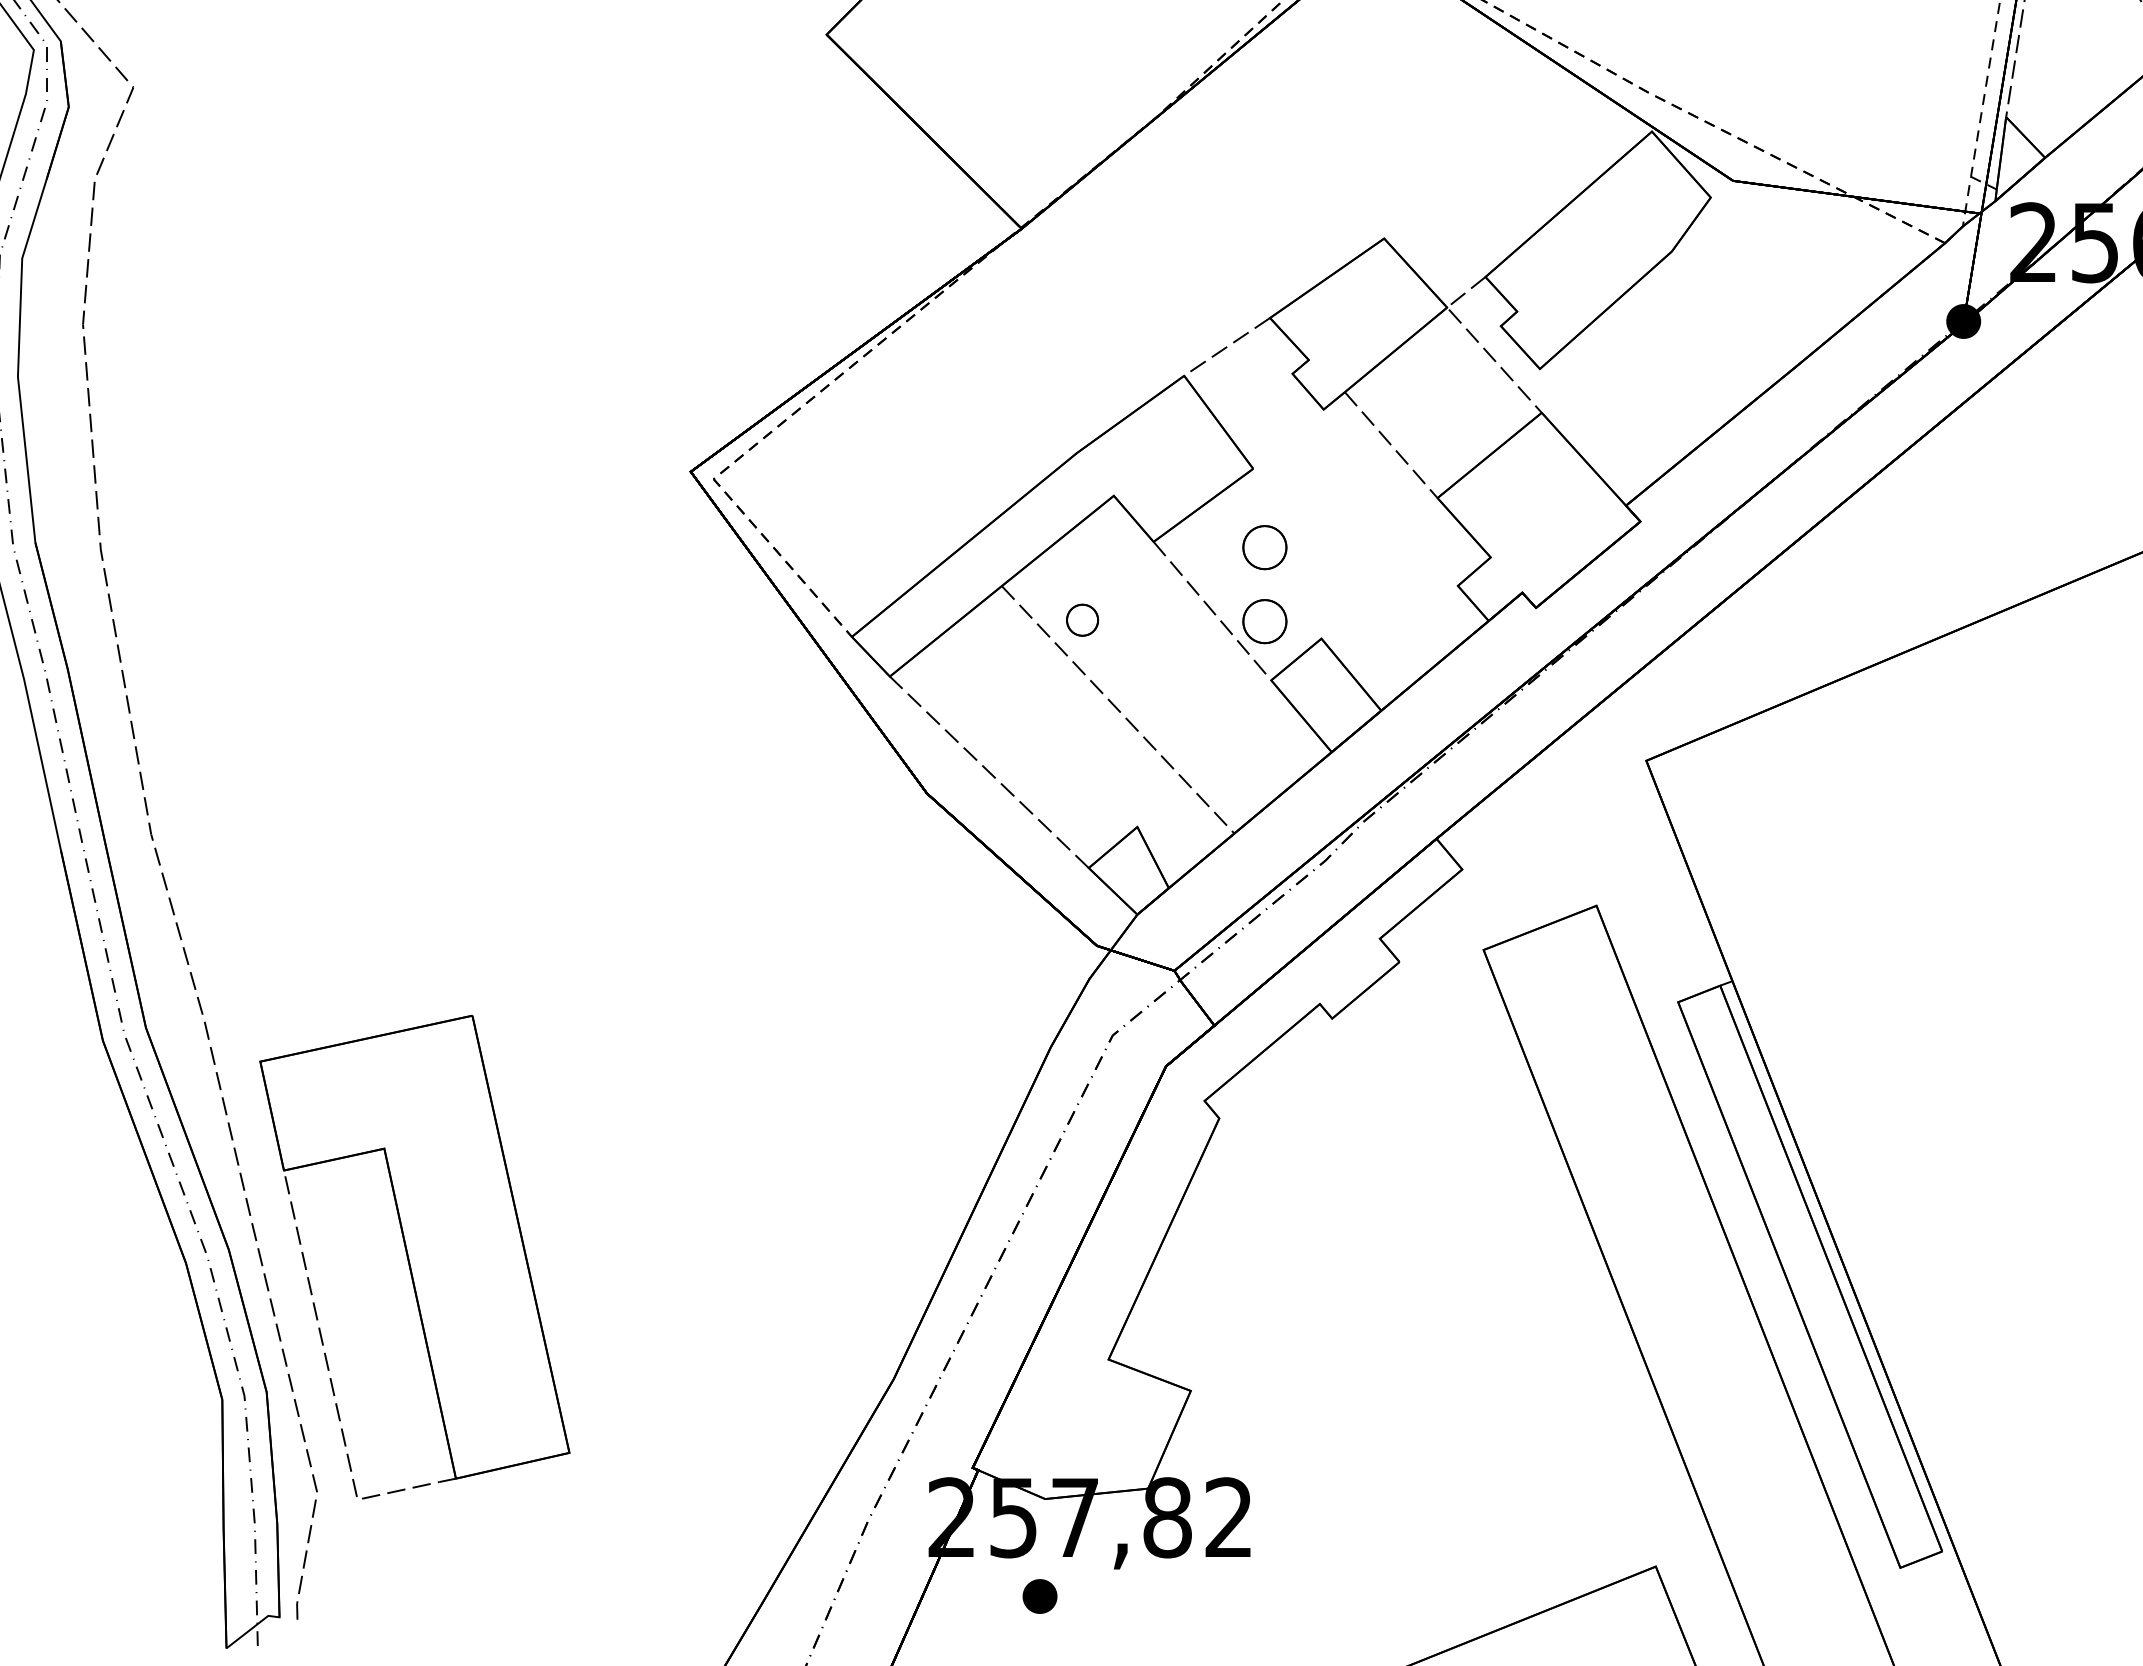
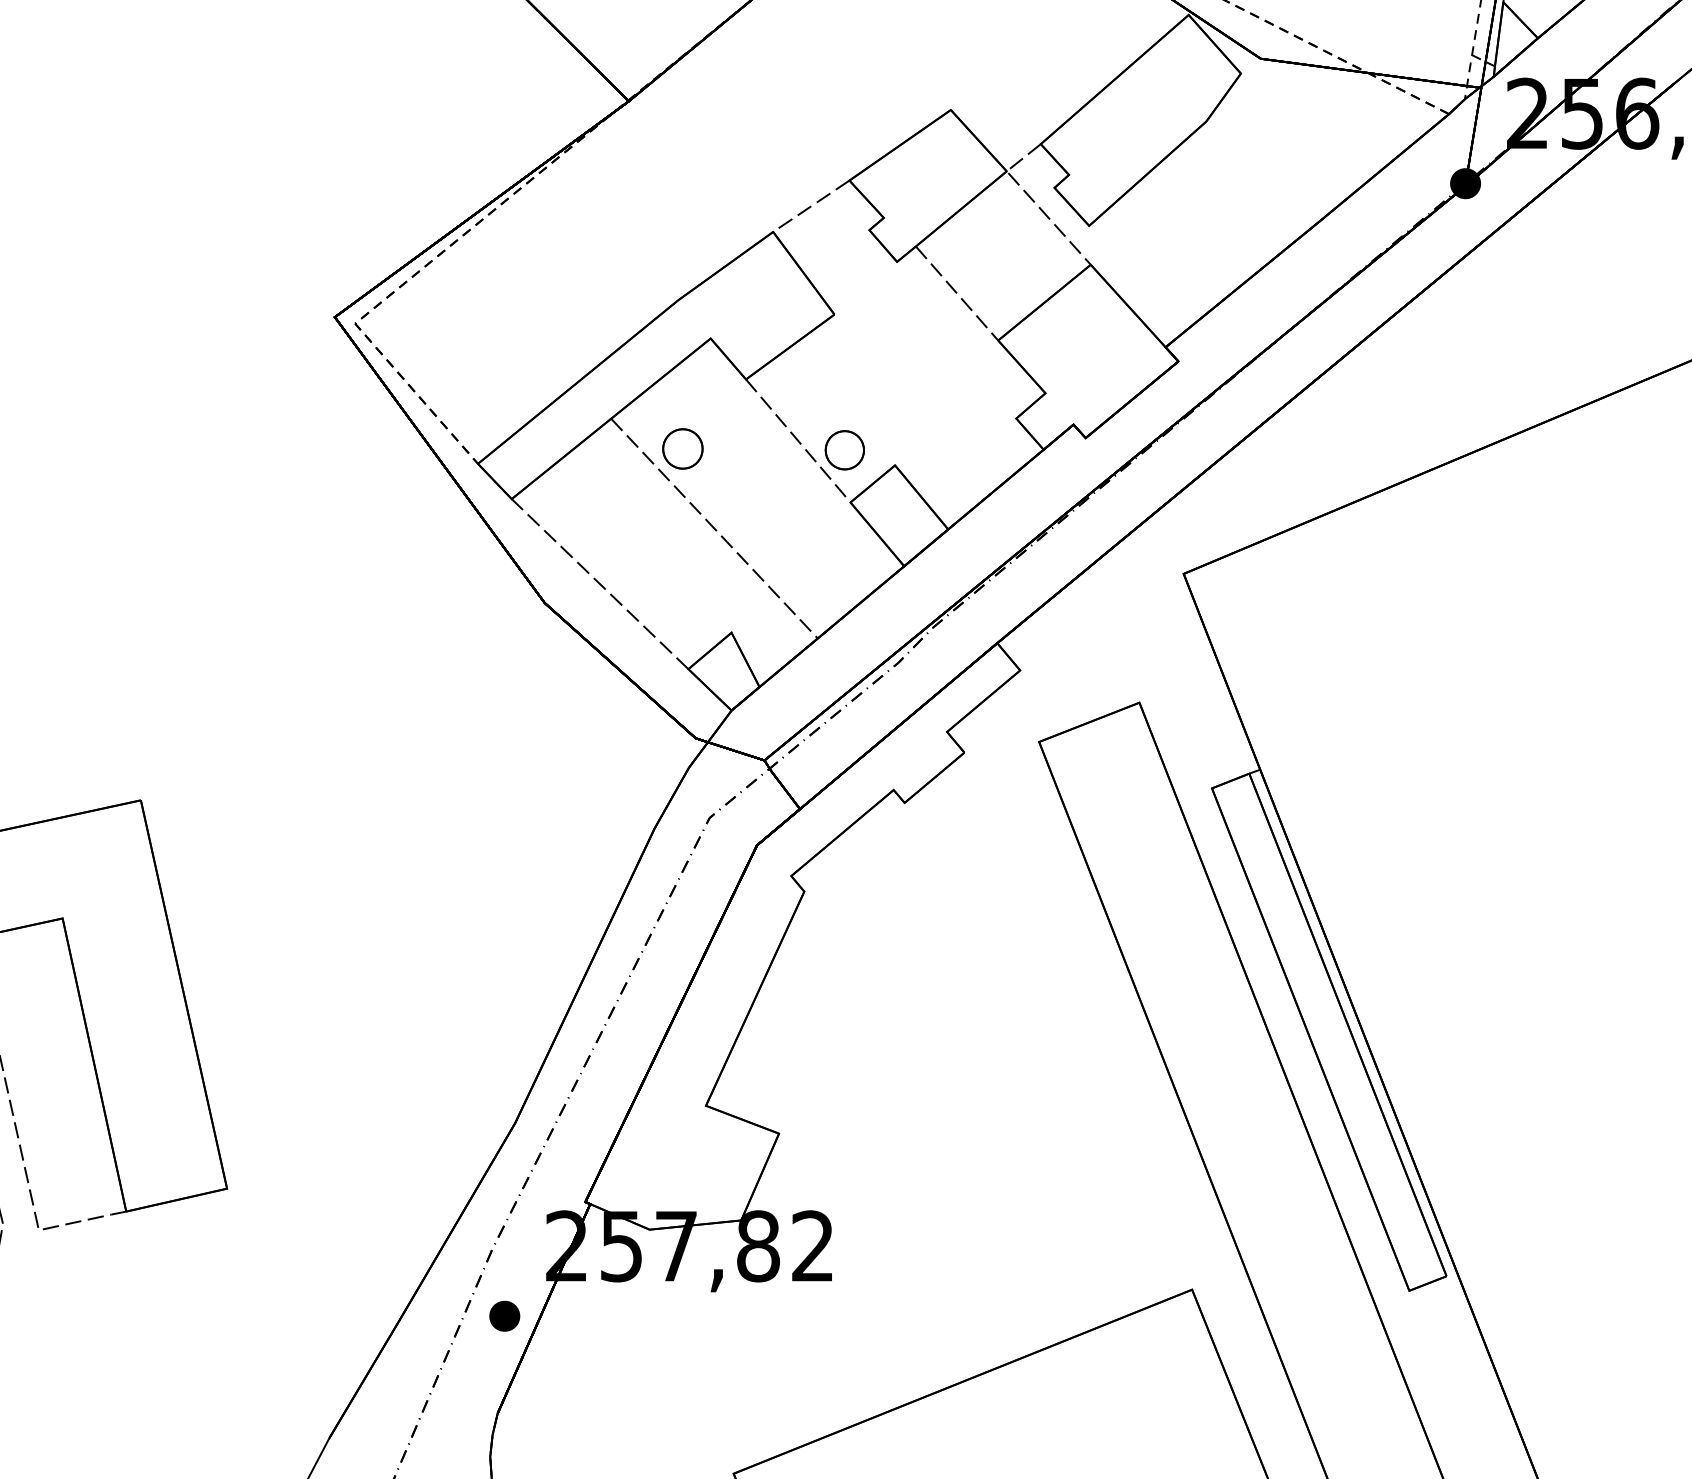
part: (1264, 547) -> (844, 384), removed
part: (1082, 620) -> (682, 449), size x1.43
part: (1039, 1596) -> (504, 1316), moved

